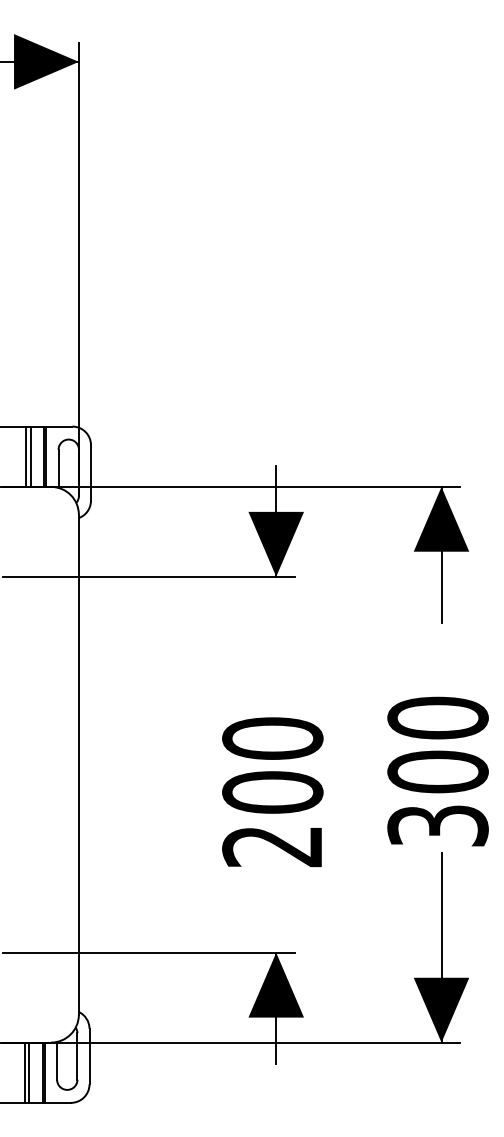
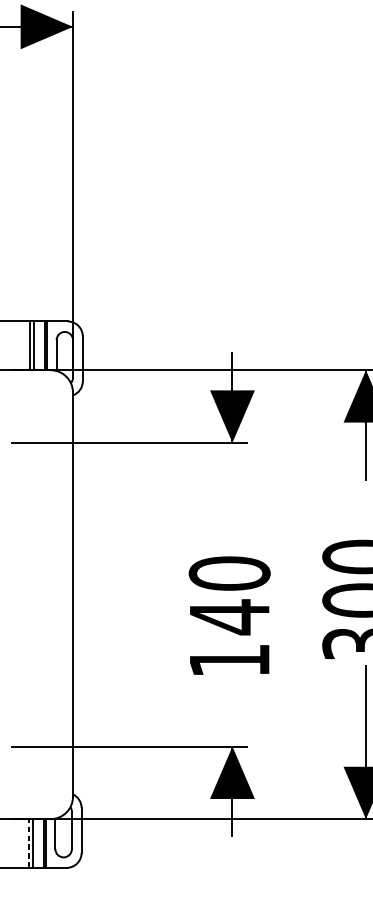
text: (272, 818) -> (229, 638), 200 -> 140
line: (24, 1072) -> (29, 843), solid -> dashed

